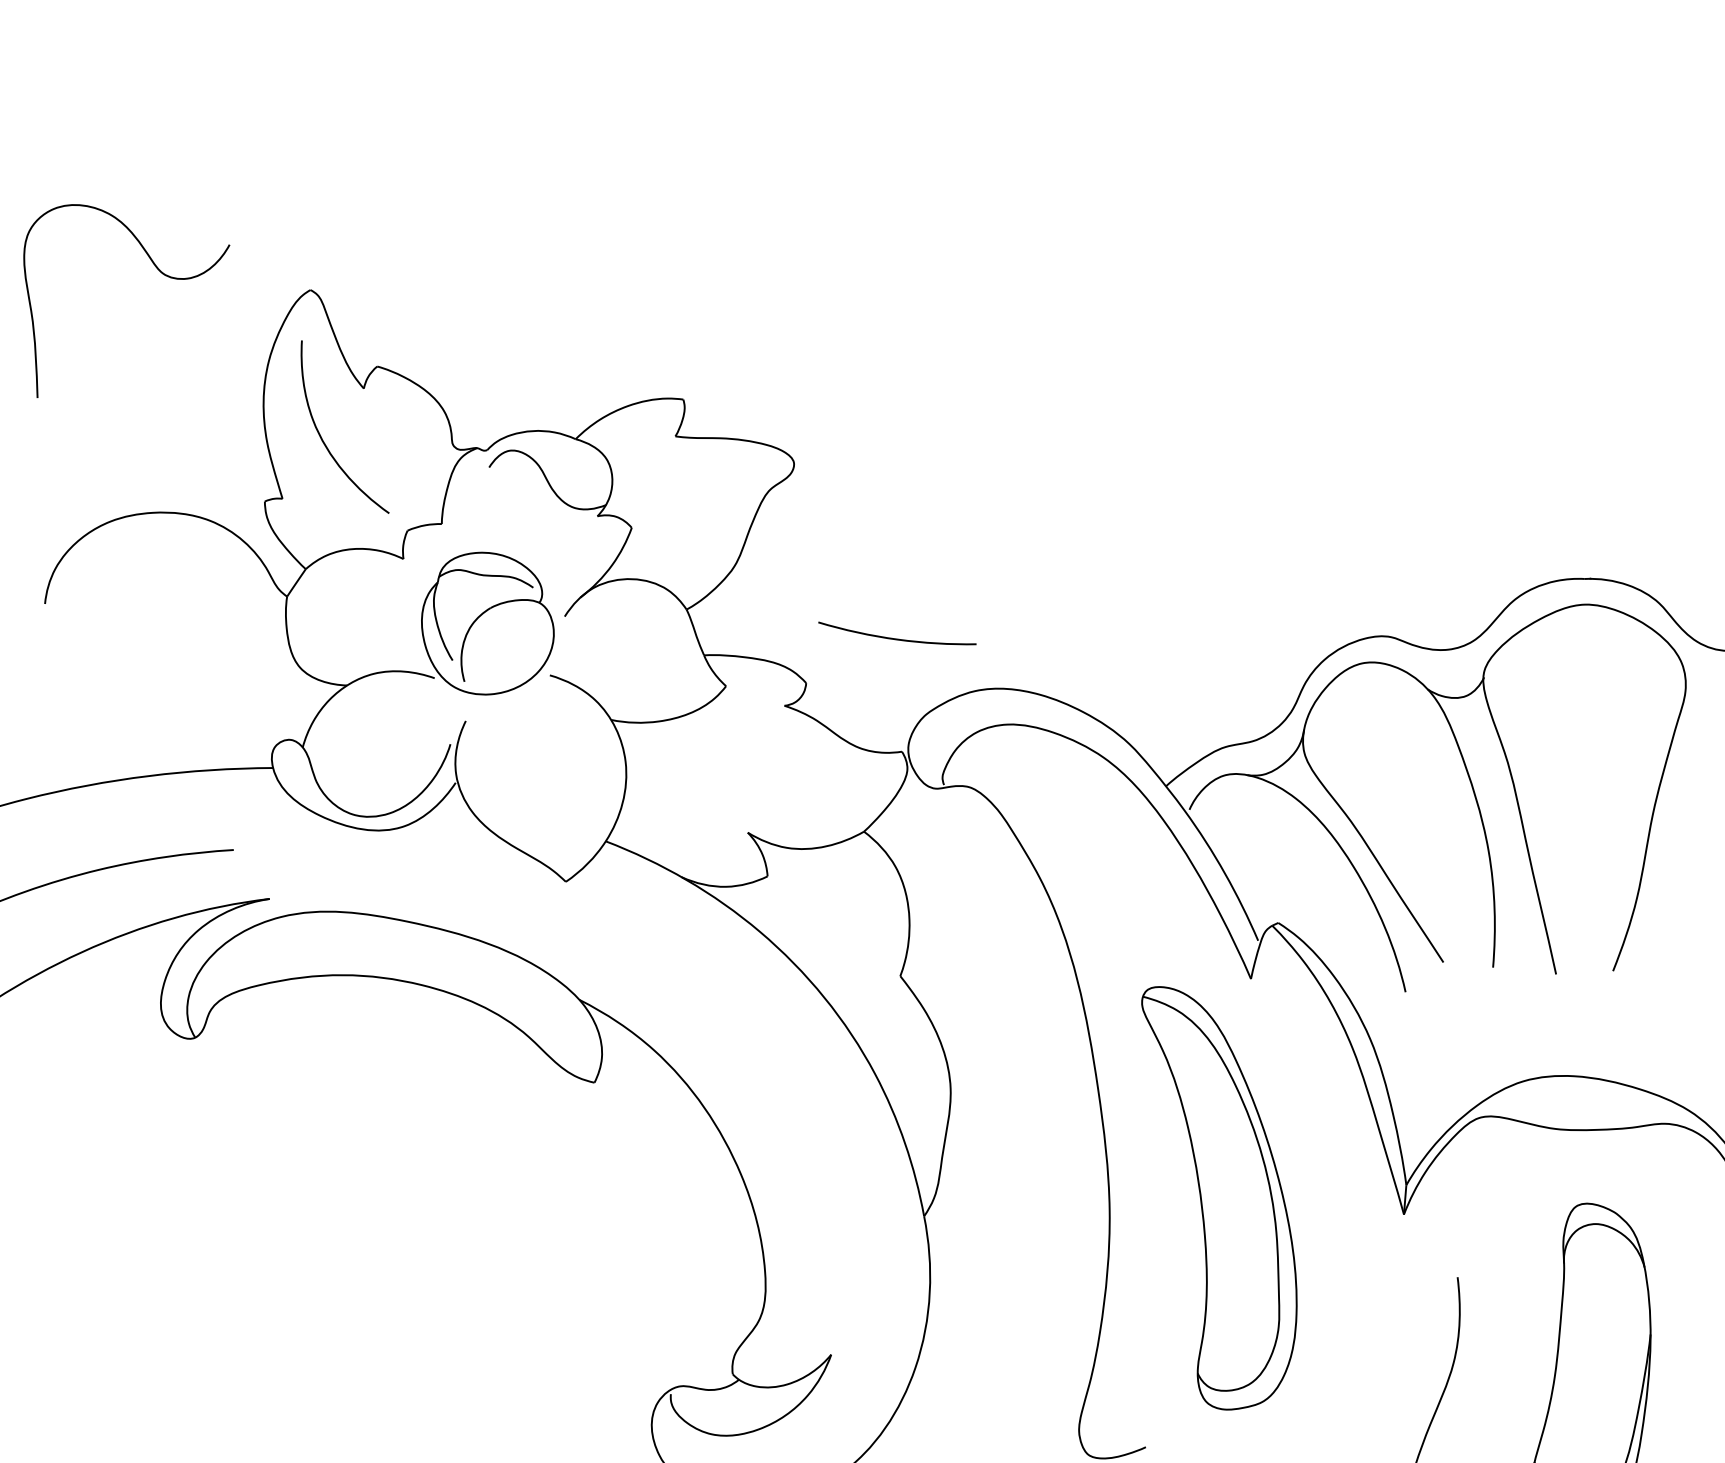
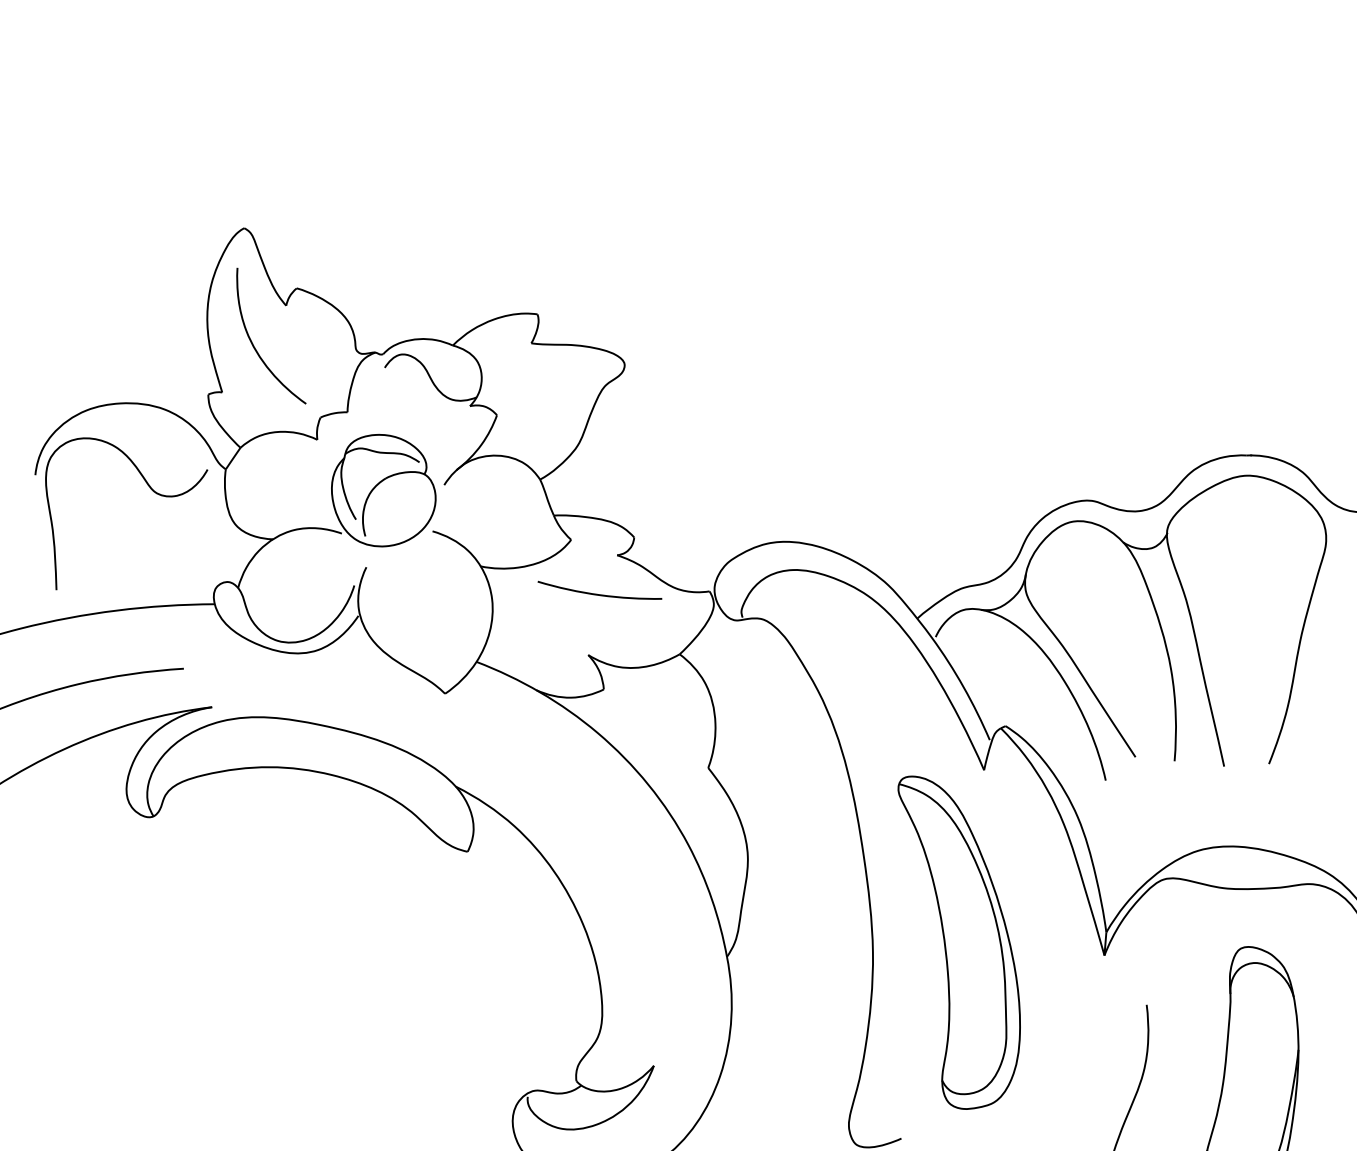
curve: (157, 270) -> (150, 489), moved
curve: (894, 637) -> (597, 593), moved

